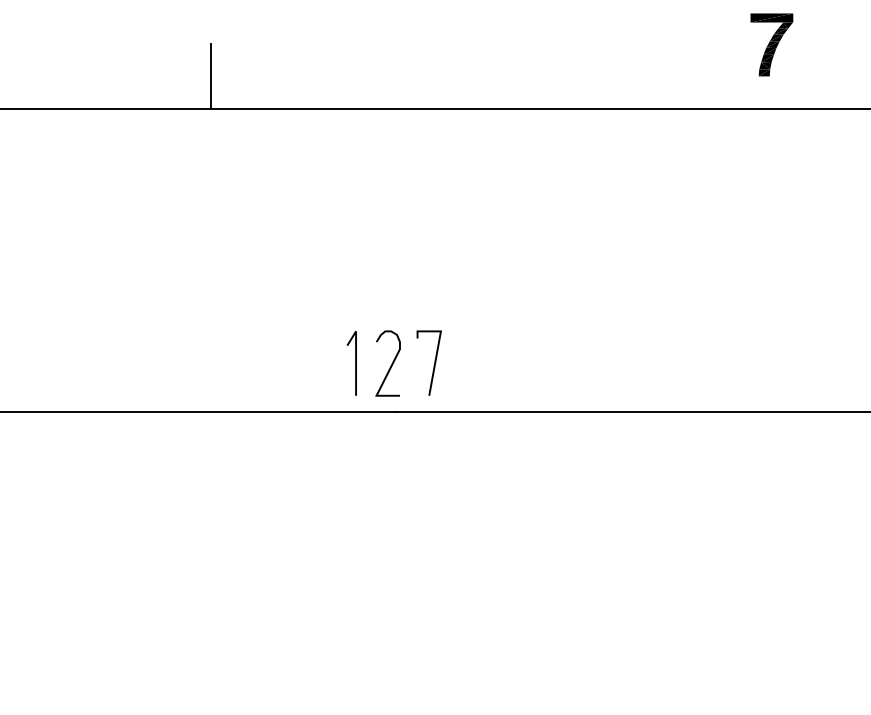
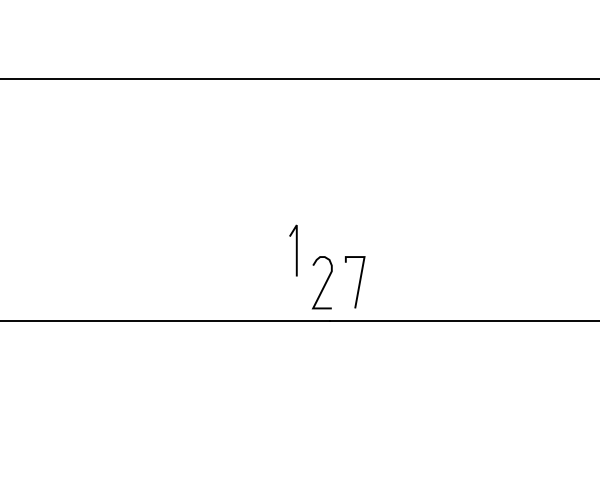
line: (210, 76) -> (180, 53), removed
line: (355, 363) -> (296, 250), moved

